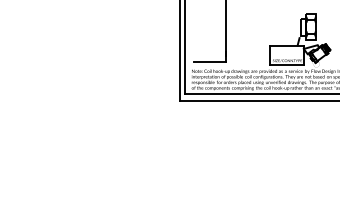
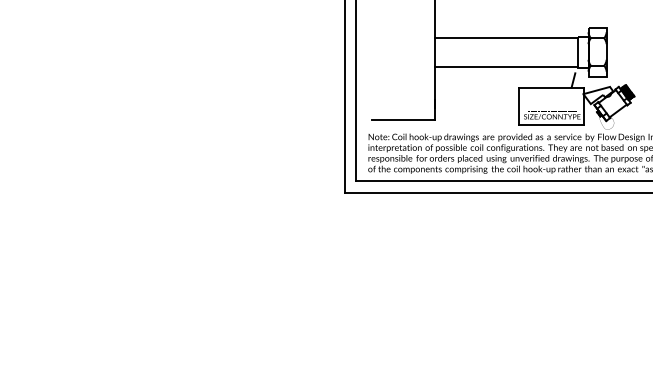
line: (263, 19) -> (506, 37), added
line: (263, 34) -> (506, 66), added

